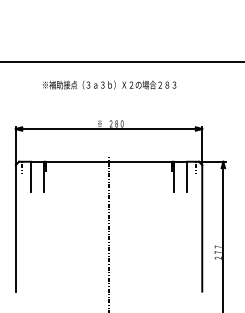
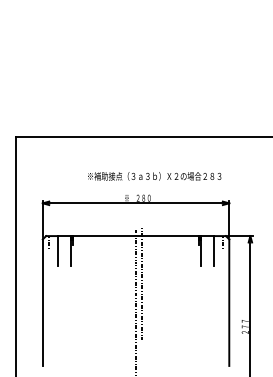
text: (109, 85) -> (154, 176), moved
line: (115, 209) -> (142, 283), added

